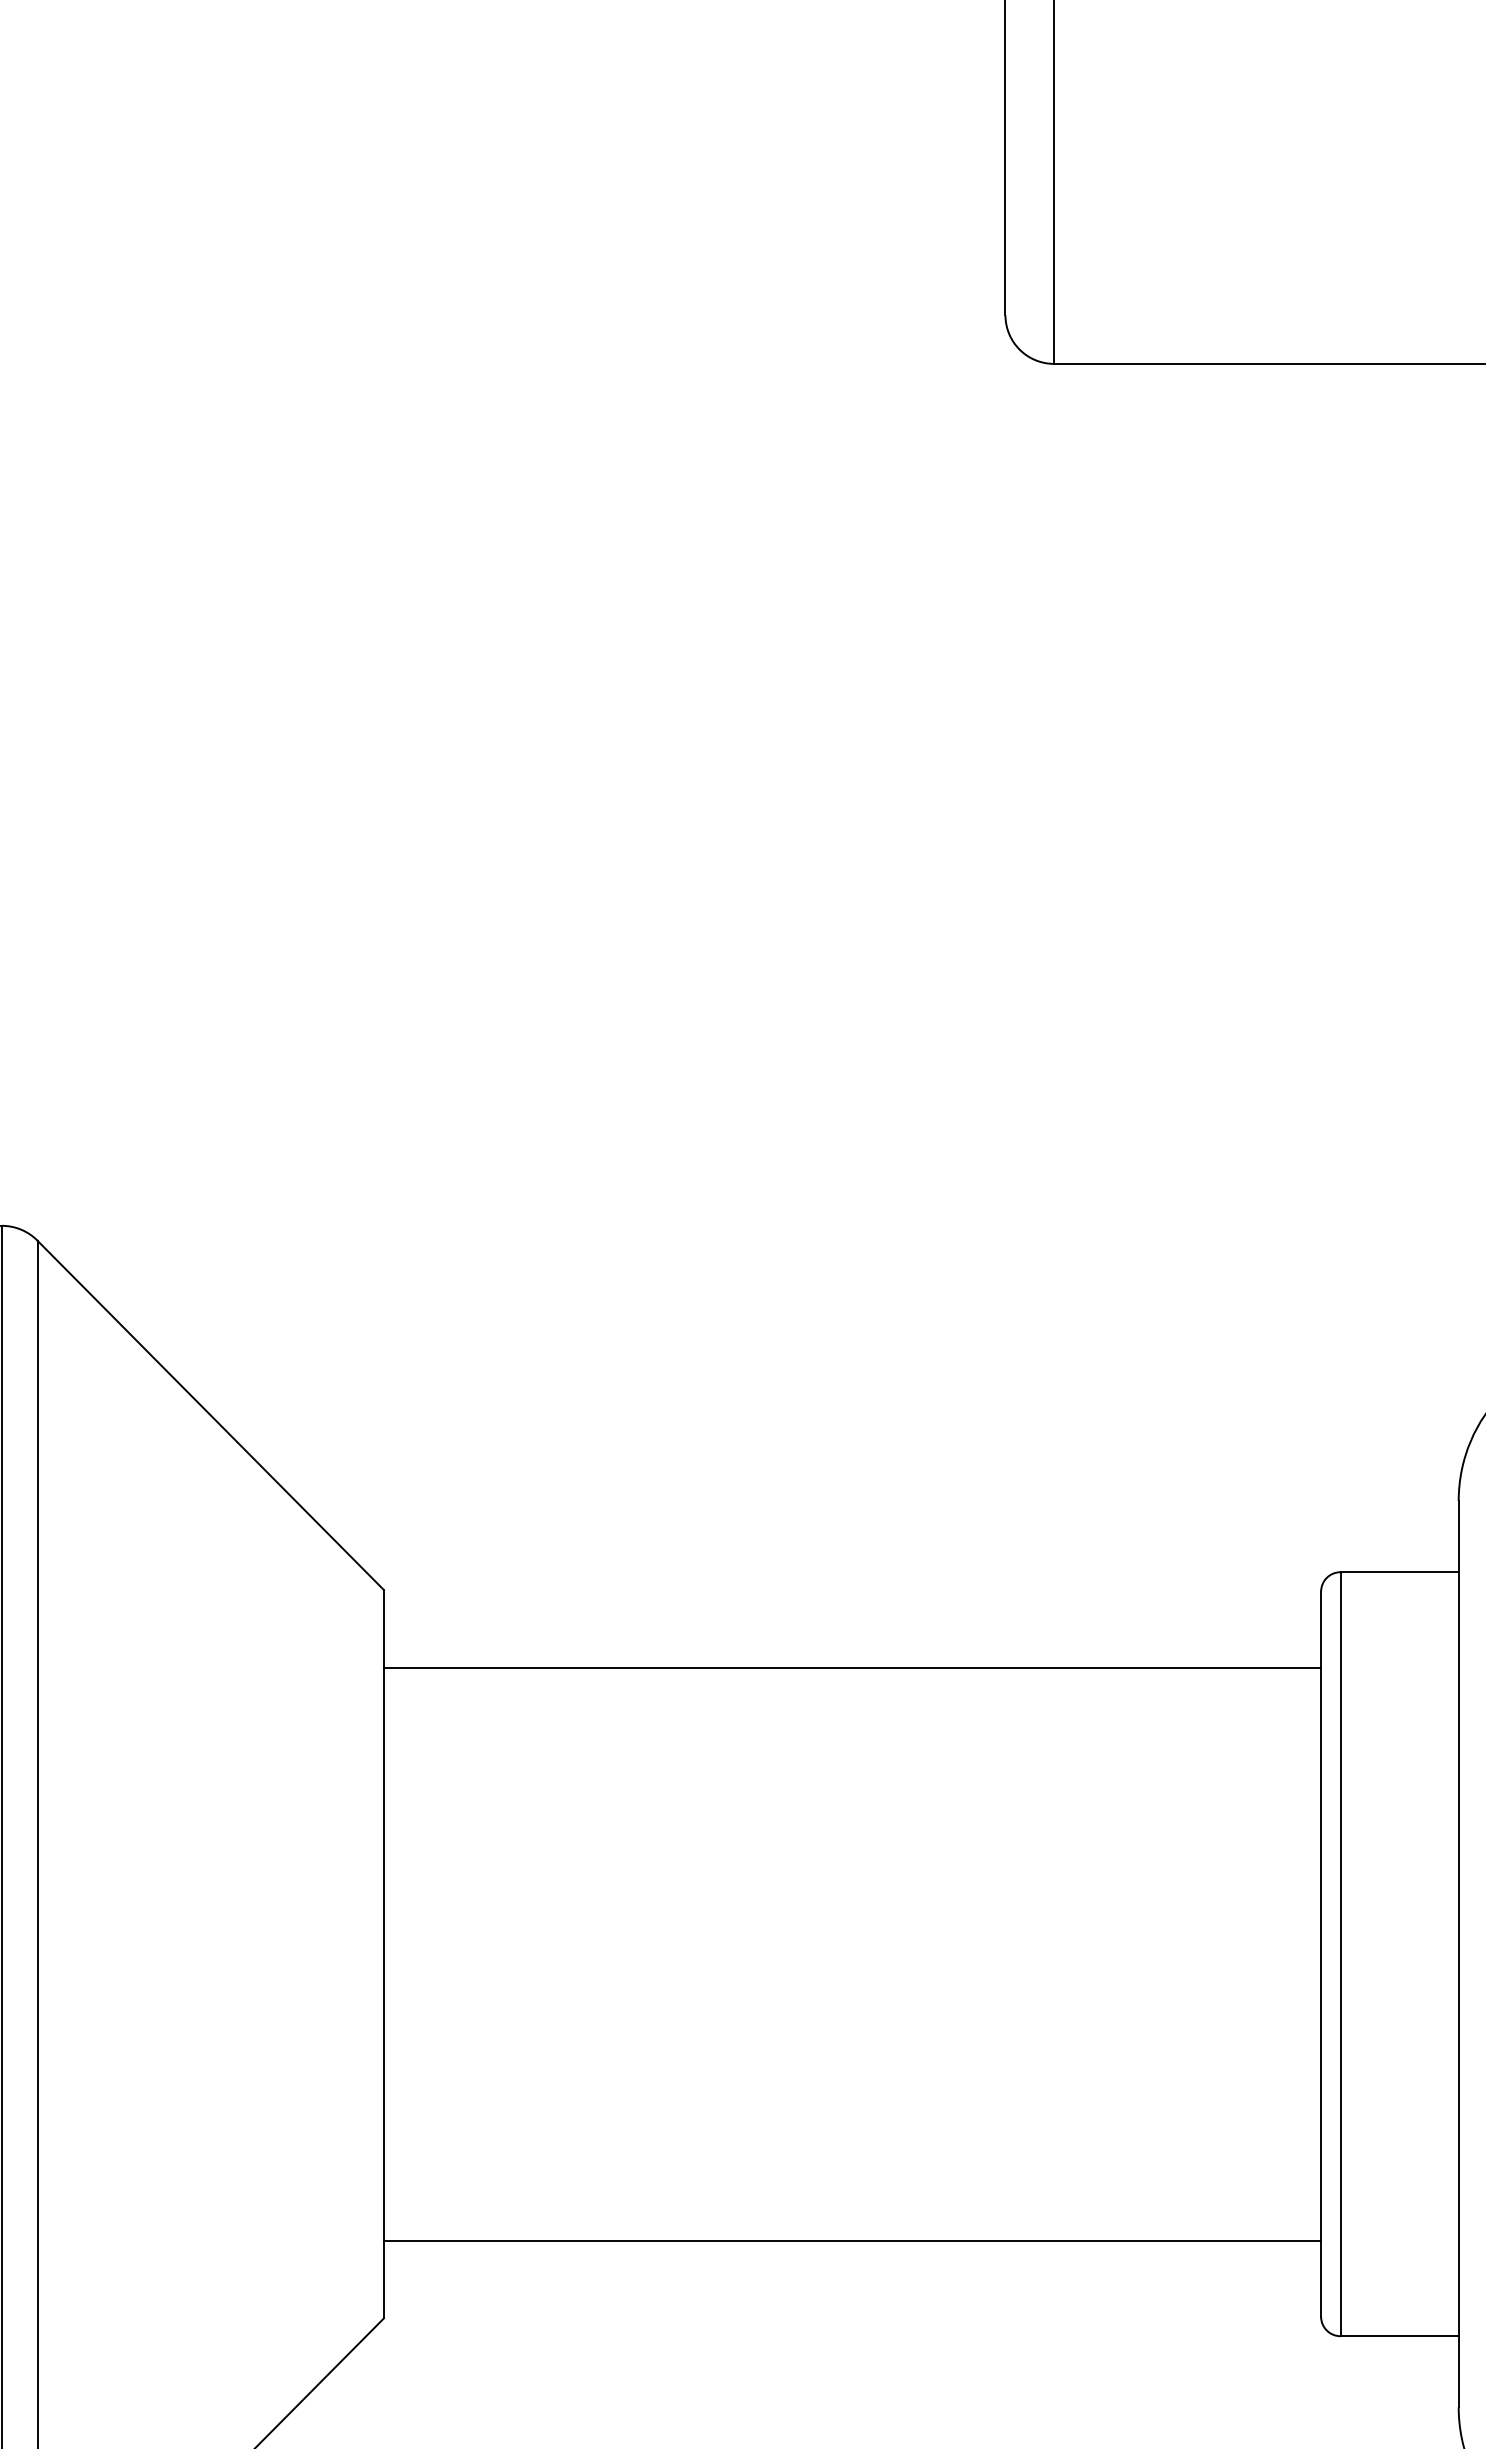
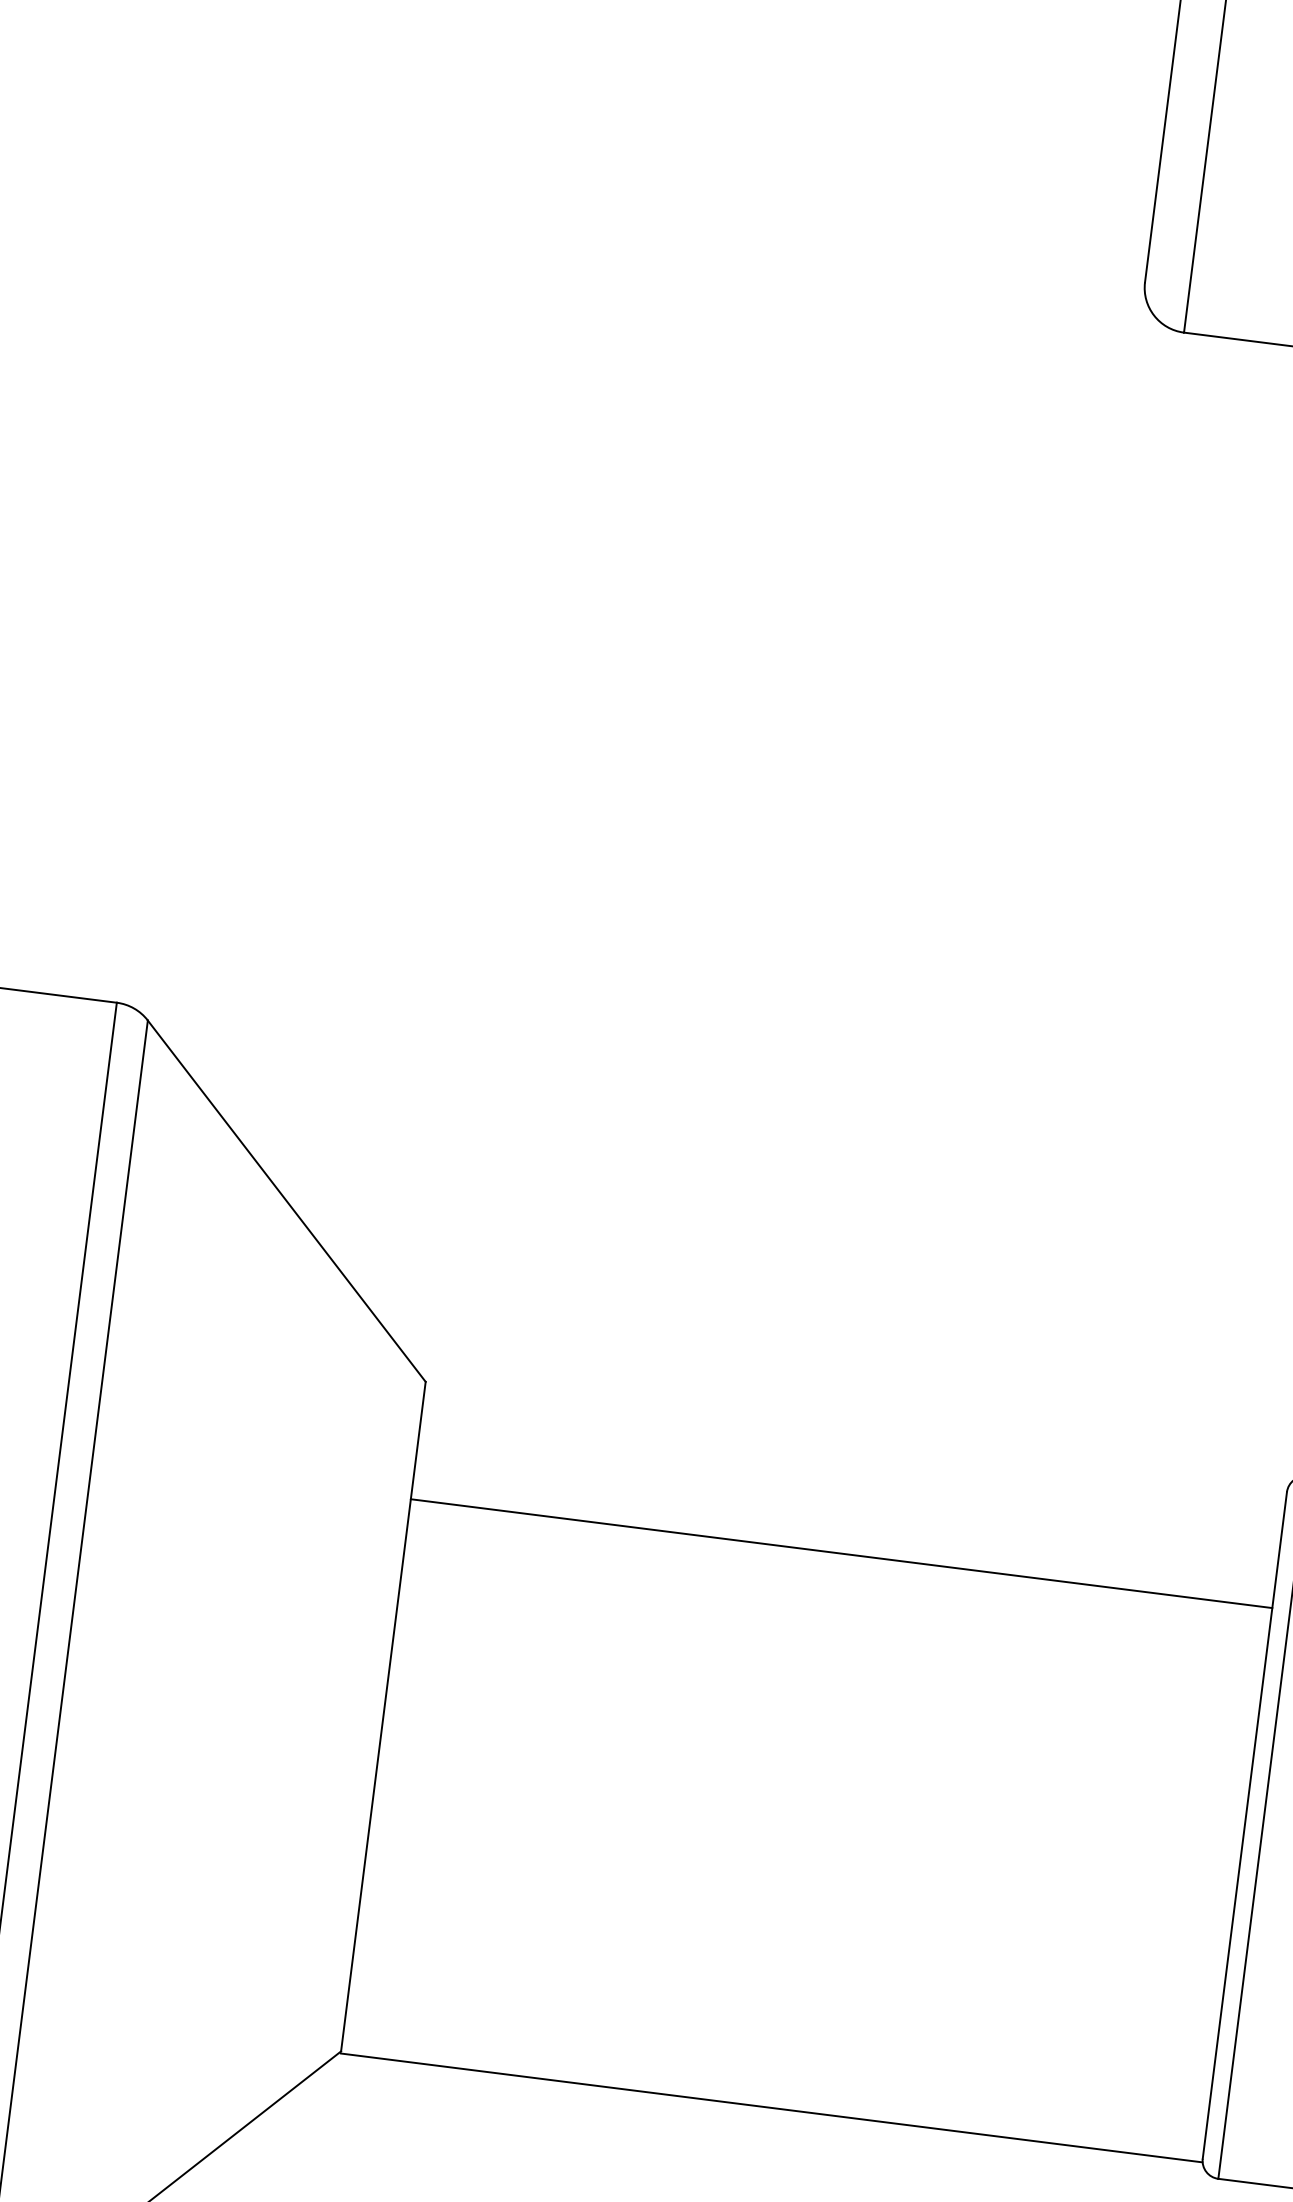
line: (852, 1667) -> (841, 1553), moved
line: (852, 2240) -> (771, 2107), moved

